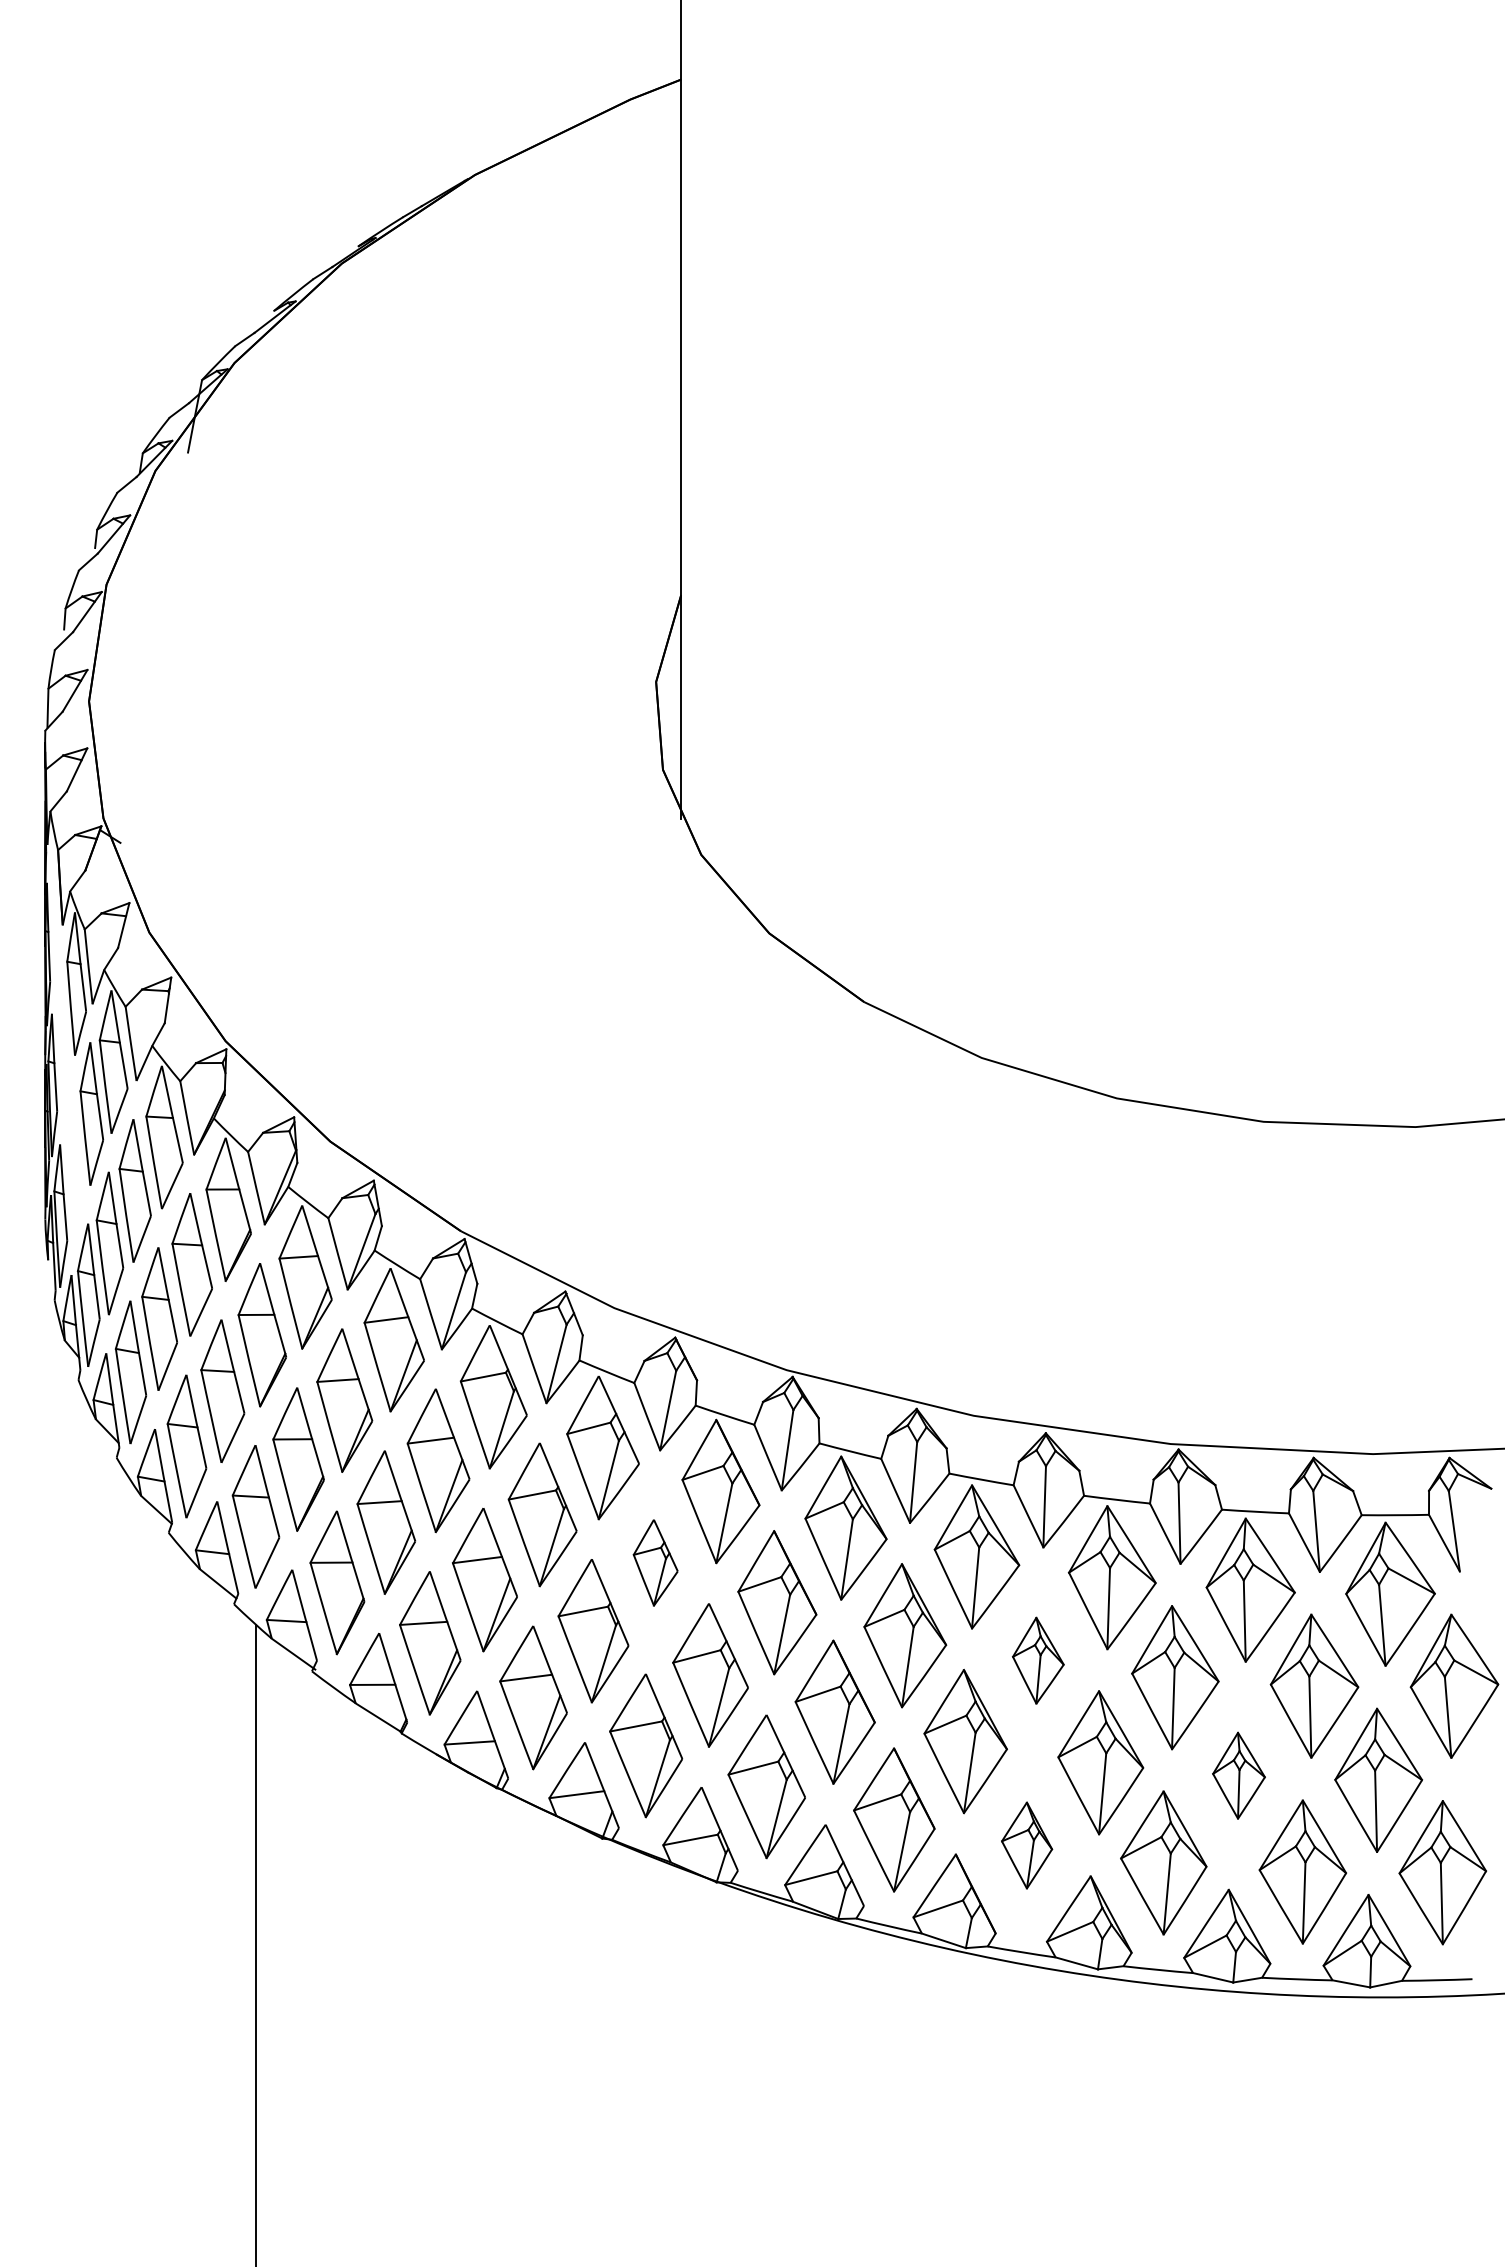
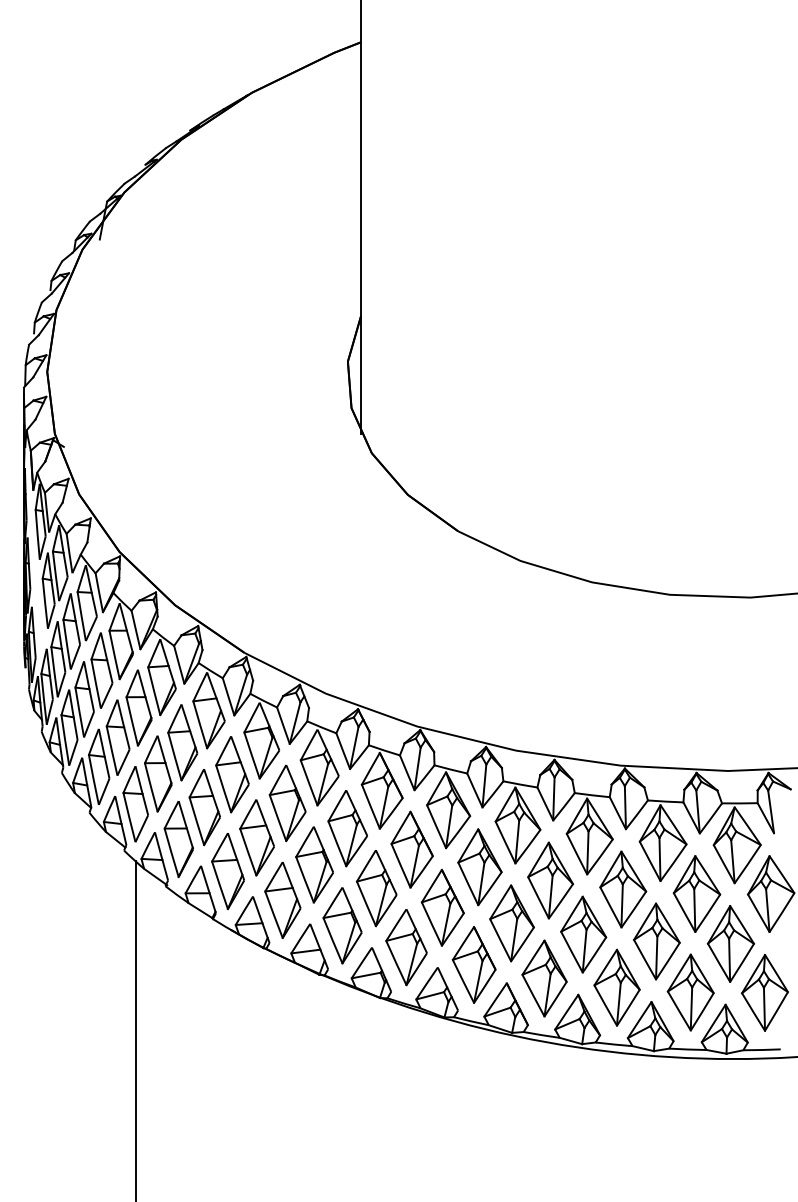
part: (655, 1562) -> (347, 828), size x1.67
part: (1038, 1660) -> (550, 880), size x1.67
part: (1238, 1775) -> (656, 941), size x1.67
part: (1026, 1845) -> (544, 978), size x1.67

